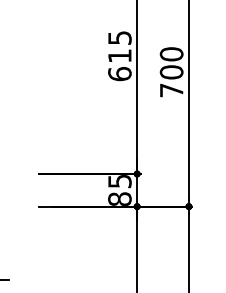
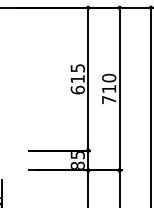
text: (172, 71) -> (109, 88), 700 -> 710

